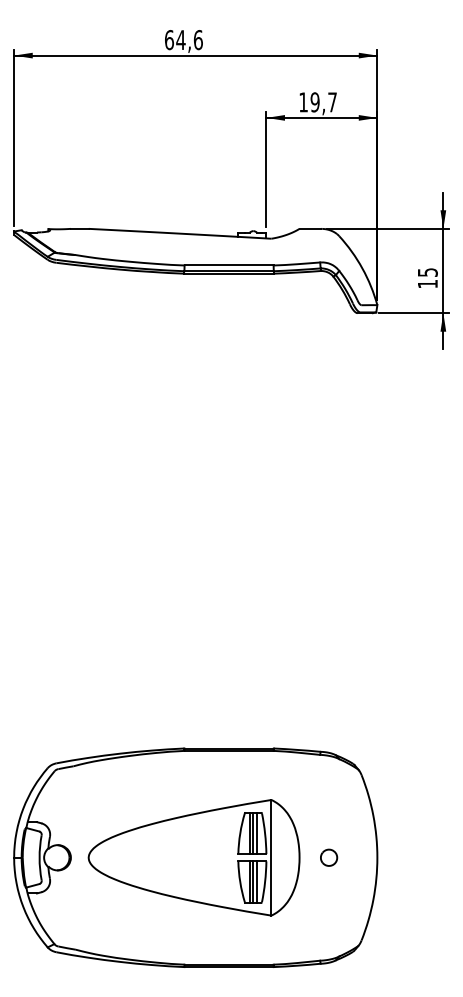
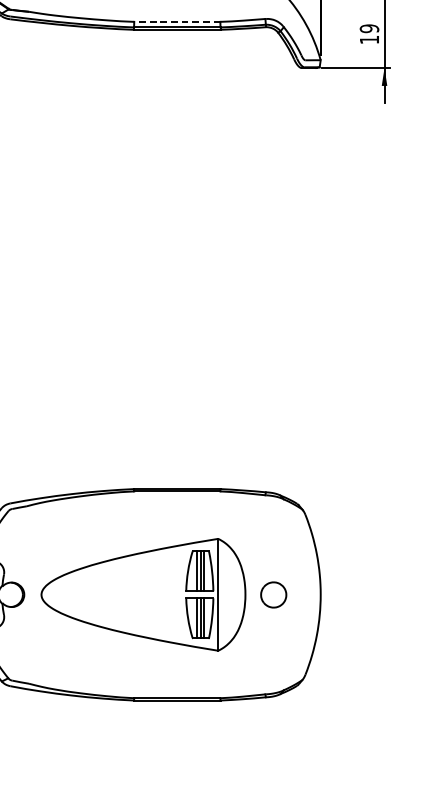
line: (229, 265) -> (177, 21), solid -> dashed
text: (427, 272) -> (369, 28), 15 -> 19
part: (329, 857) -> (274, 594), size x1.6

